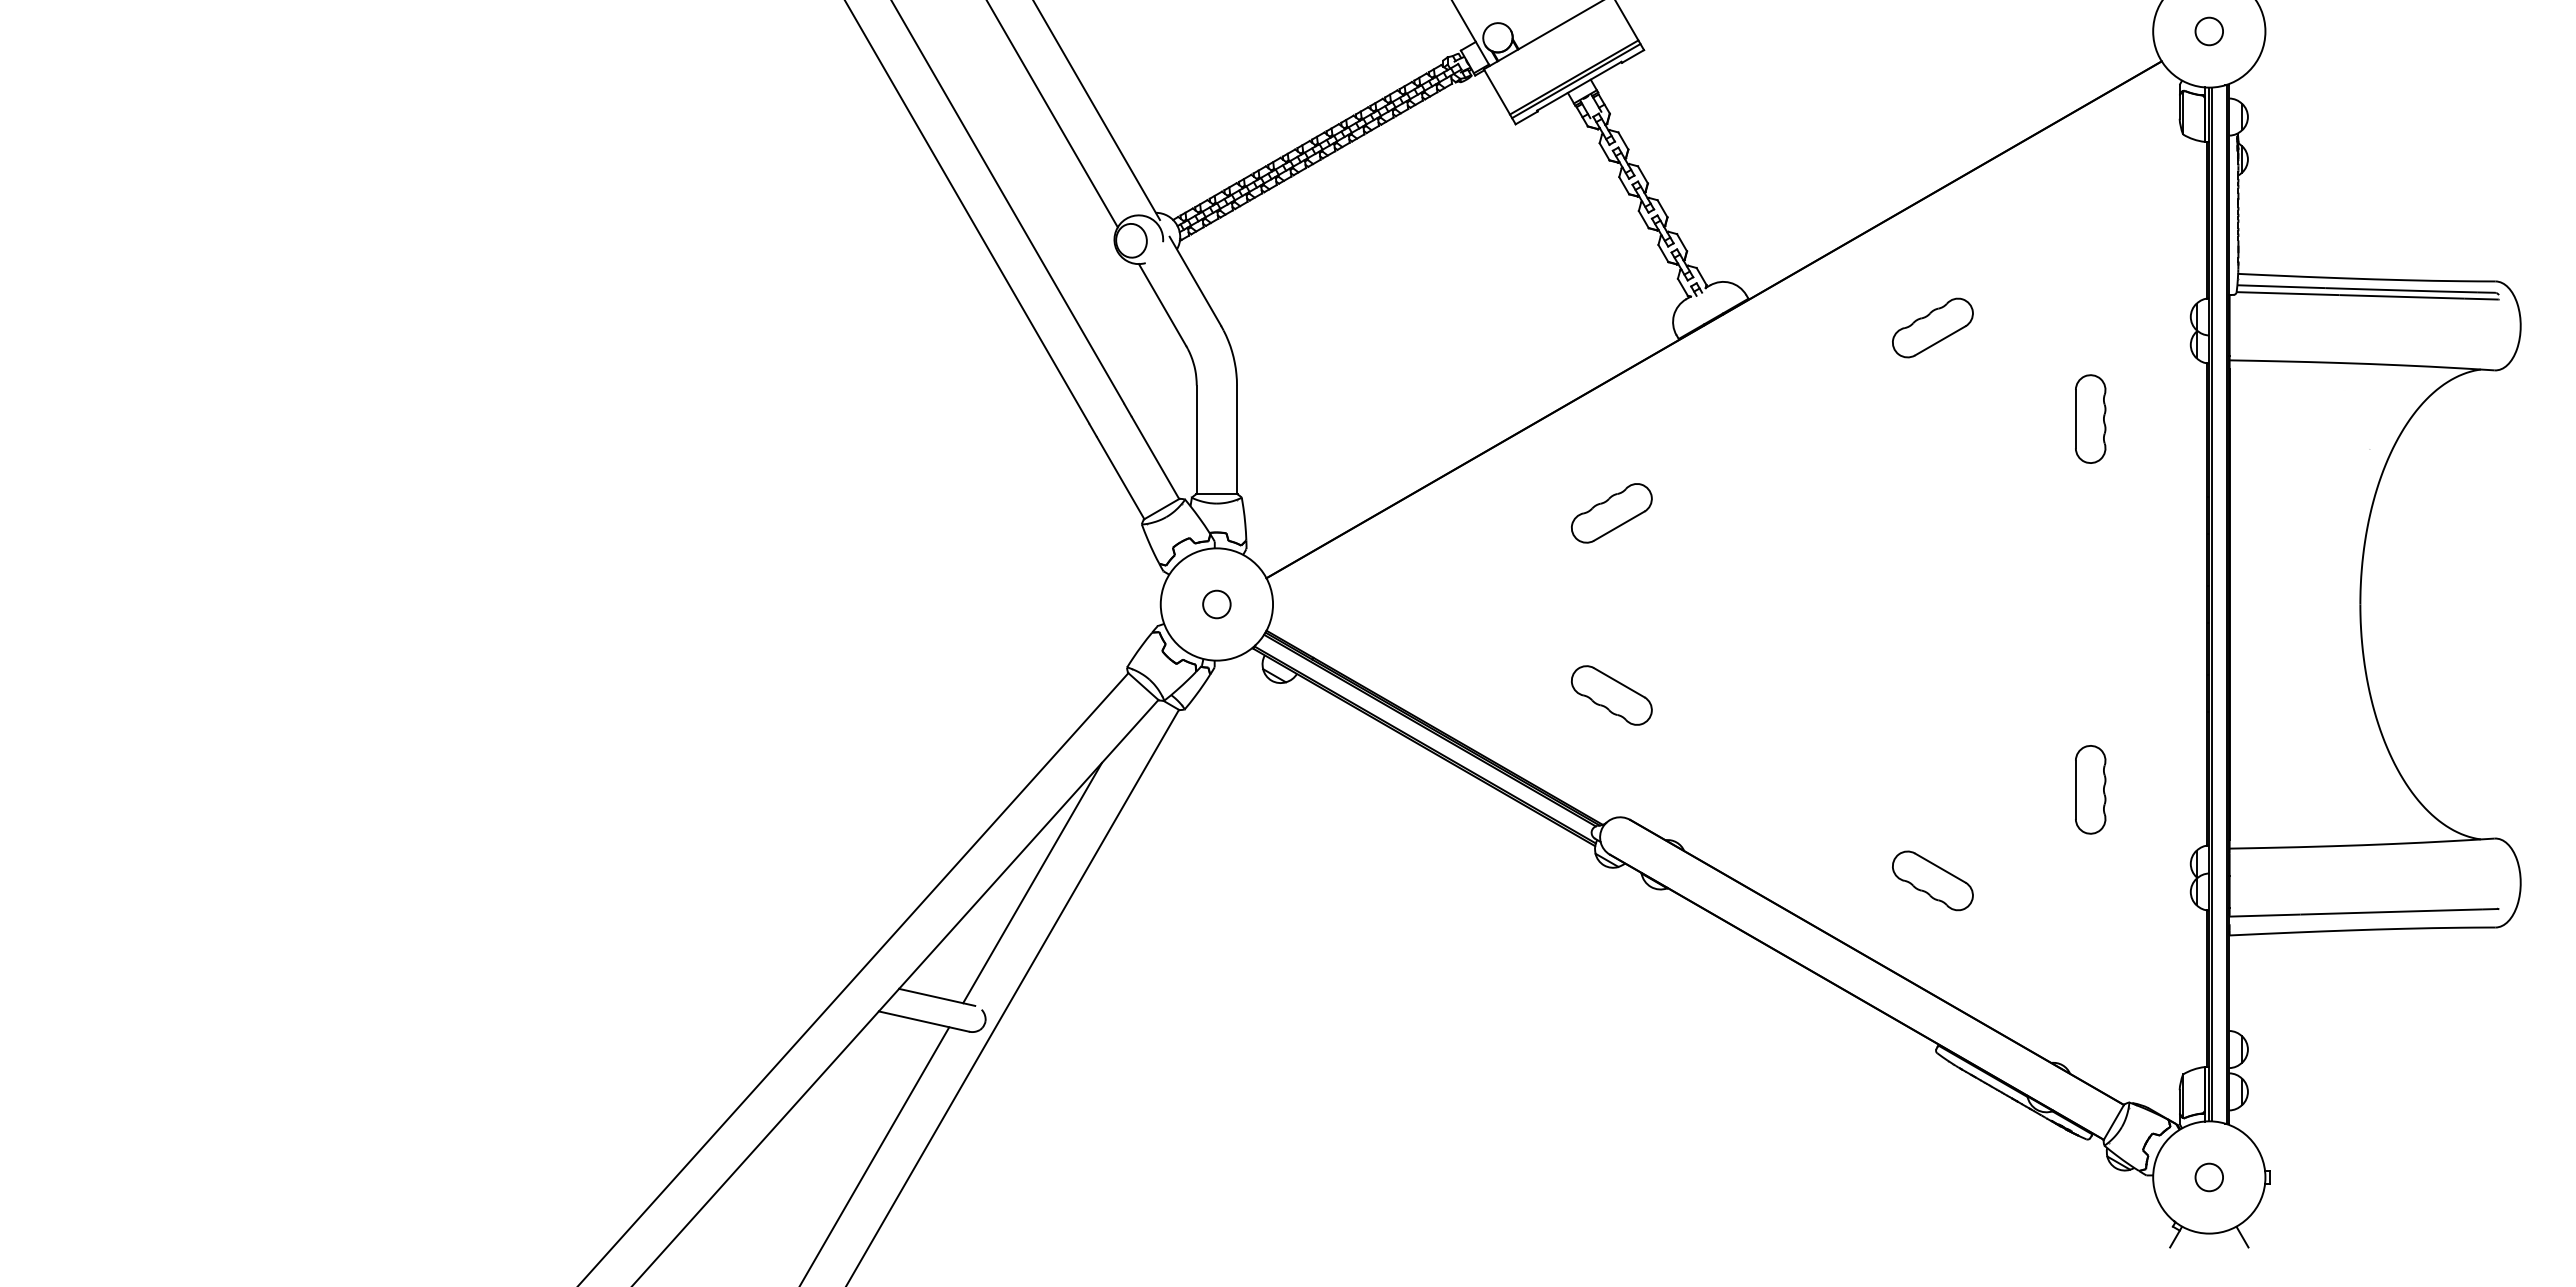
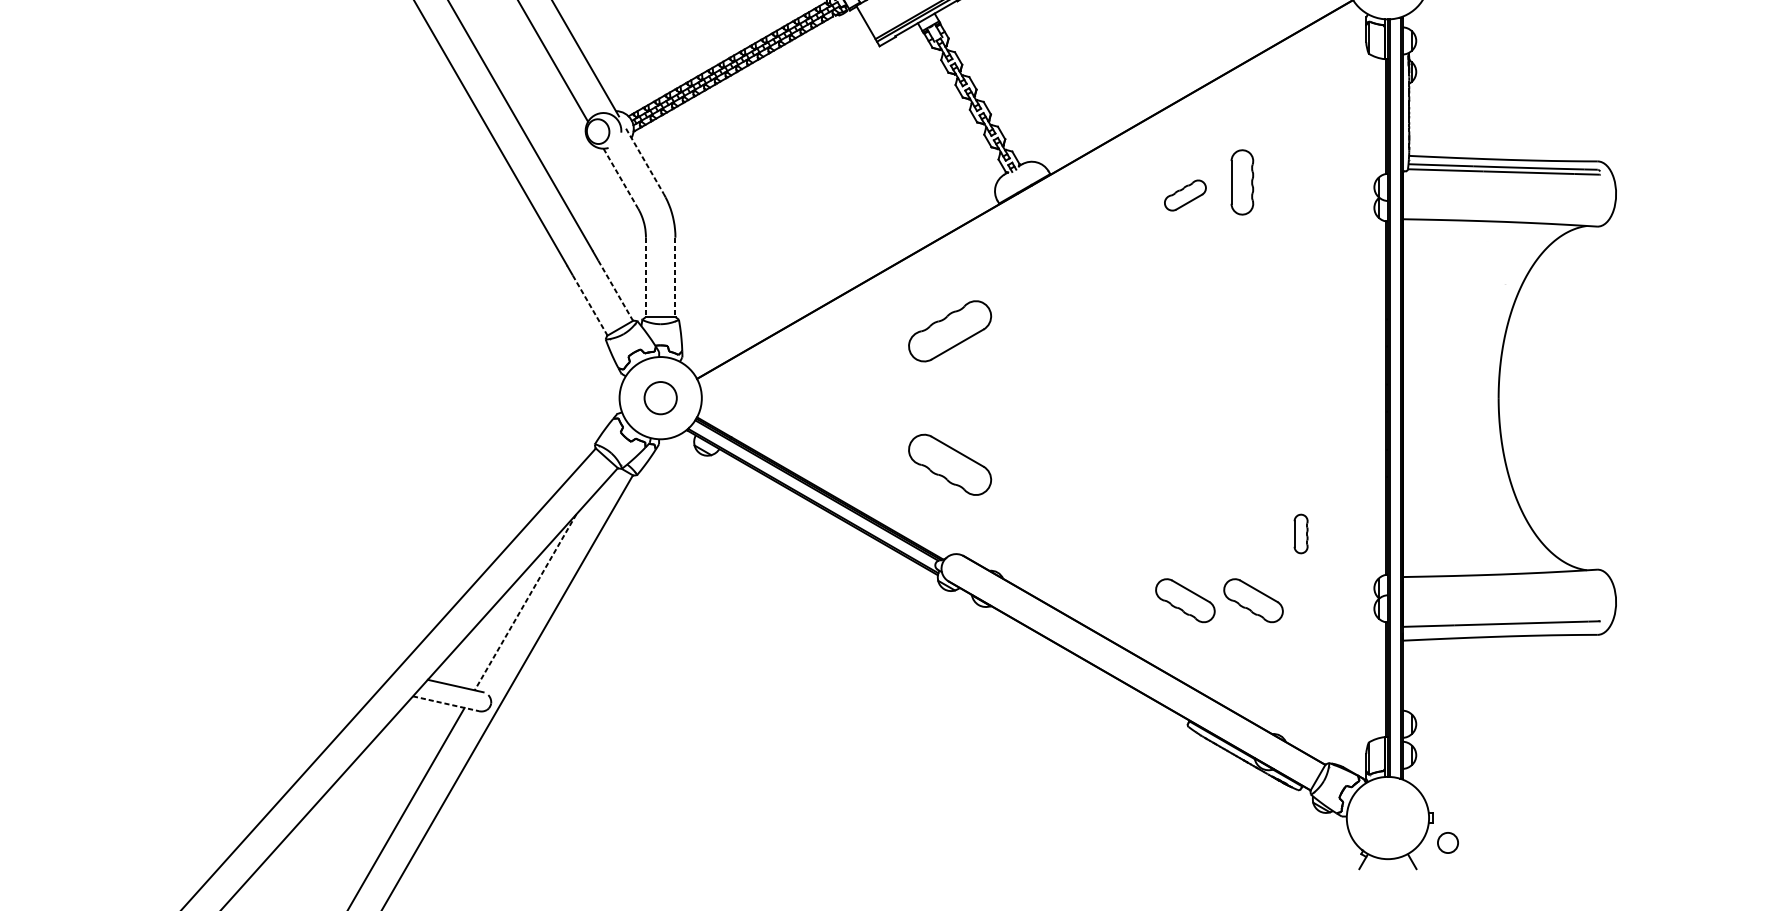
line: (1195, 281) -> (645, 161), solid -> dashed
line: (1162, 305) -> (620, 179), solid -> dashed
part: (1932, 327) -> (1185, 195), size x0.7
part: (2090, 418) -> (1242, 181), moved
line: (1196, 440) -> (645, 277), solid -> dashed
line: (1237, 440) -> (675, 277), solid -> dashed
line: (1155, 458) -> (615, 291), solid -> dashed
line: (1120, 478) -> (590, 305), solid -> dashed
part: (1611, 513) -> (949, 331), size x1.4
circle: (1216, 604) -> (660, 398), size x1.6
part: (1611, 695) -> (949, 464), size x1.4
part: (2090, 789) -> (1300, 533), size x0.6
part: (2025, 880) -> (1253, 600), added
line: (1032, 883) -> (525, 602), solid -> dashed
line: (924, 1021) -> (446, 703), solid -> dashed
circle: (2208, 1177) -> (1447, 842), moved

